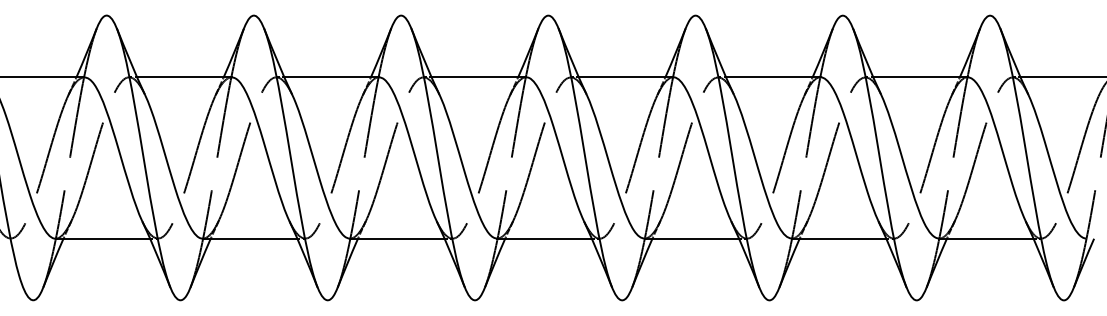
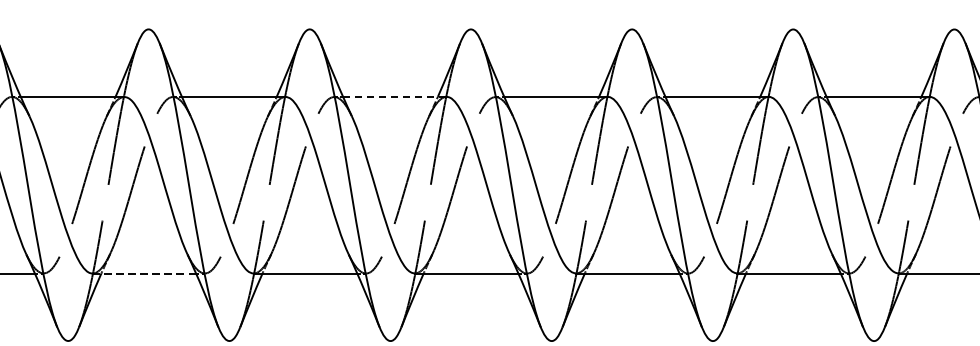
line: (478, 77) -> (394, 97), solid -> dashed
line: (249, 238) -> (143, 273), solid -> dashed

